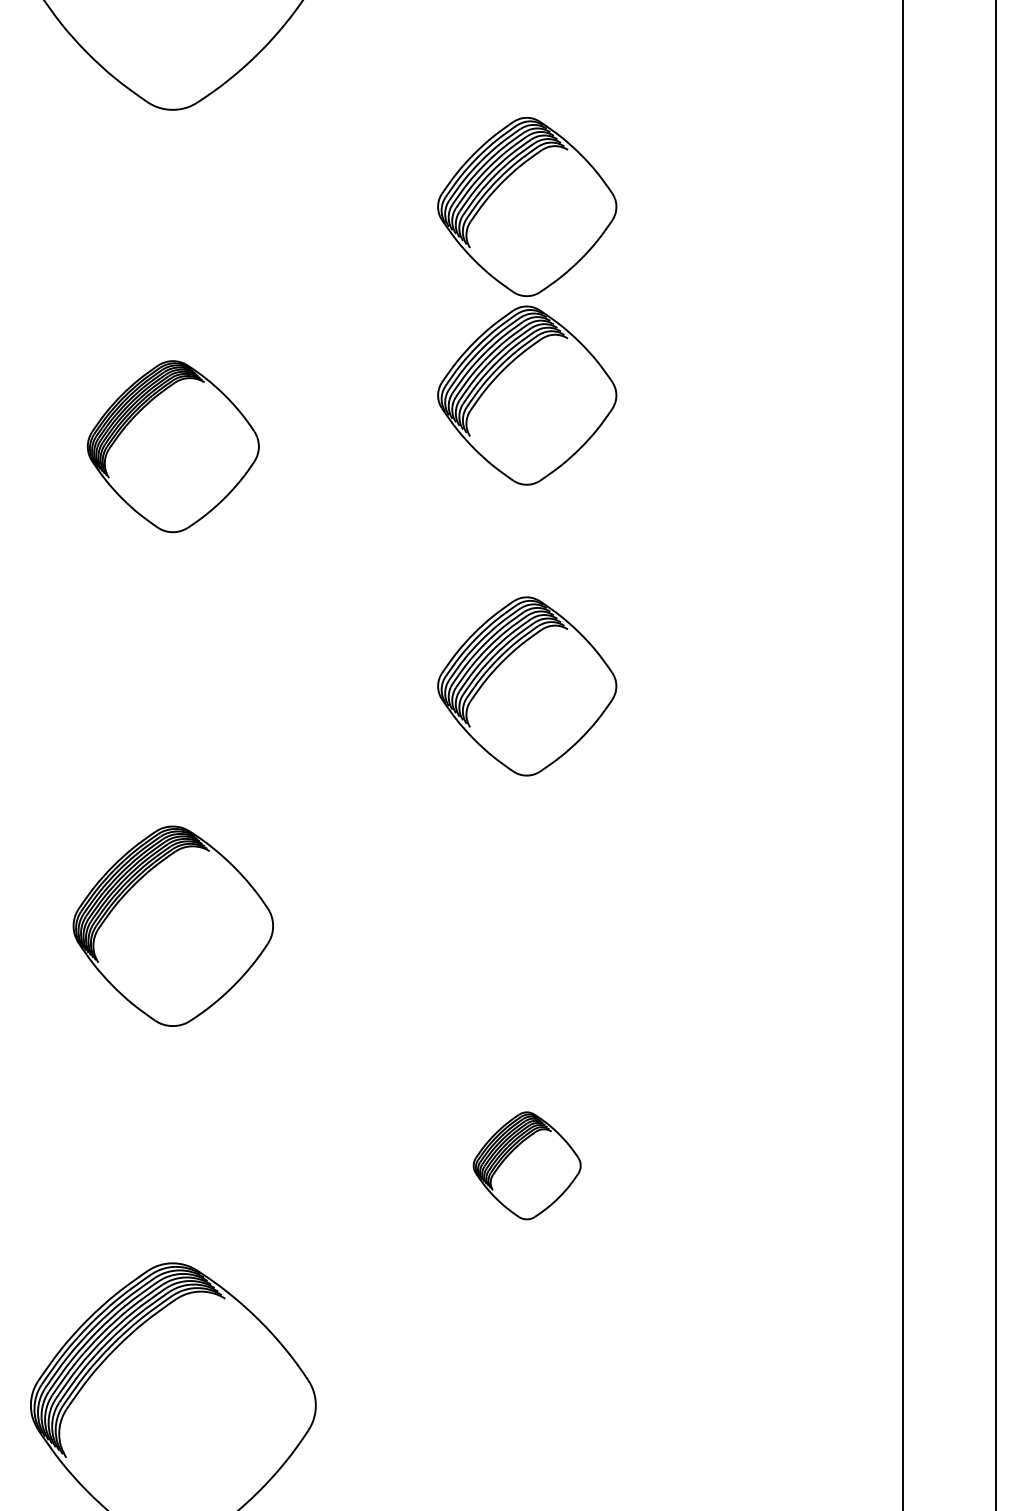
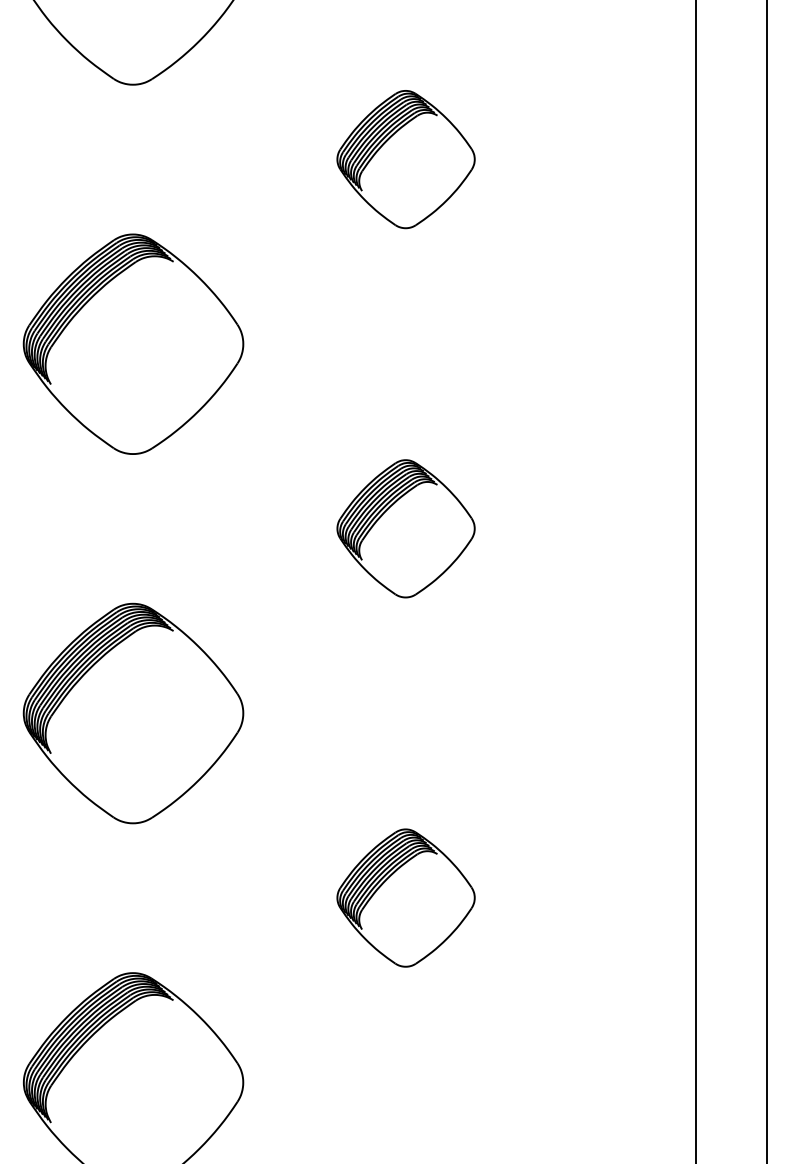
part: (526, 395) -> (405, 304), removed
part: (173, 445) -> (133, 343), size x1.67
part: (173, 926) -> (133, 713), size x1.43
part: (526, 1165) -> (405, 897), size x1.67

